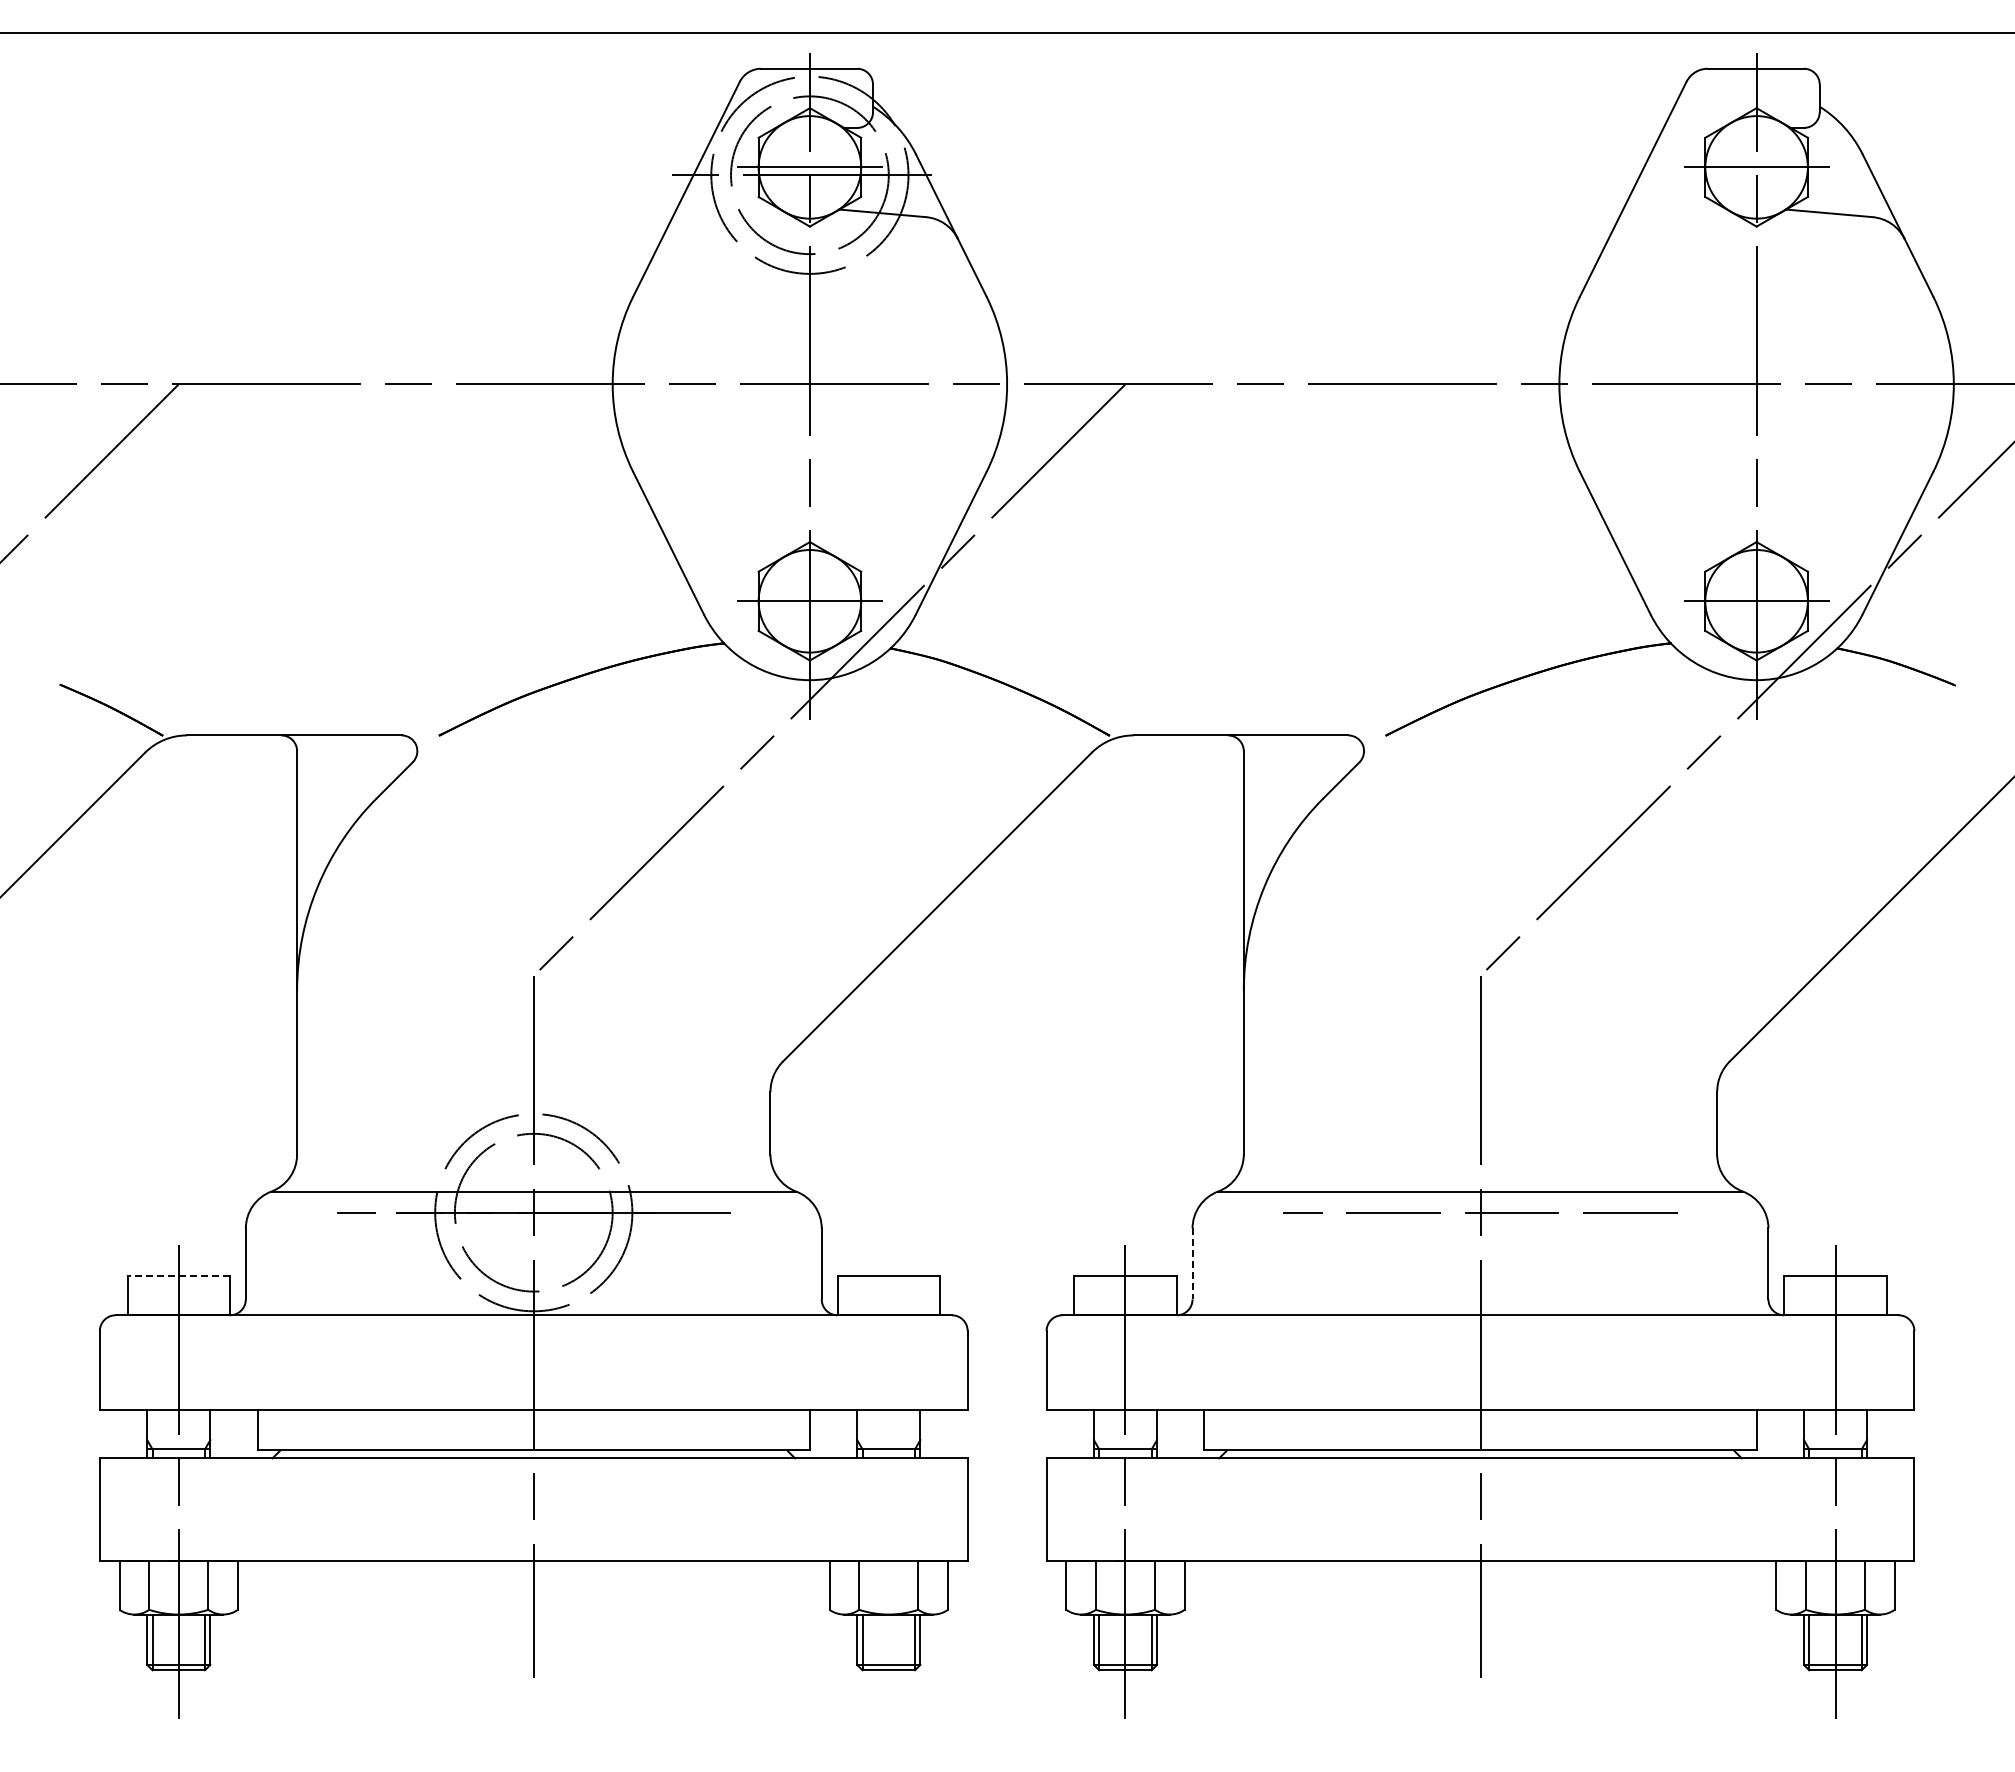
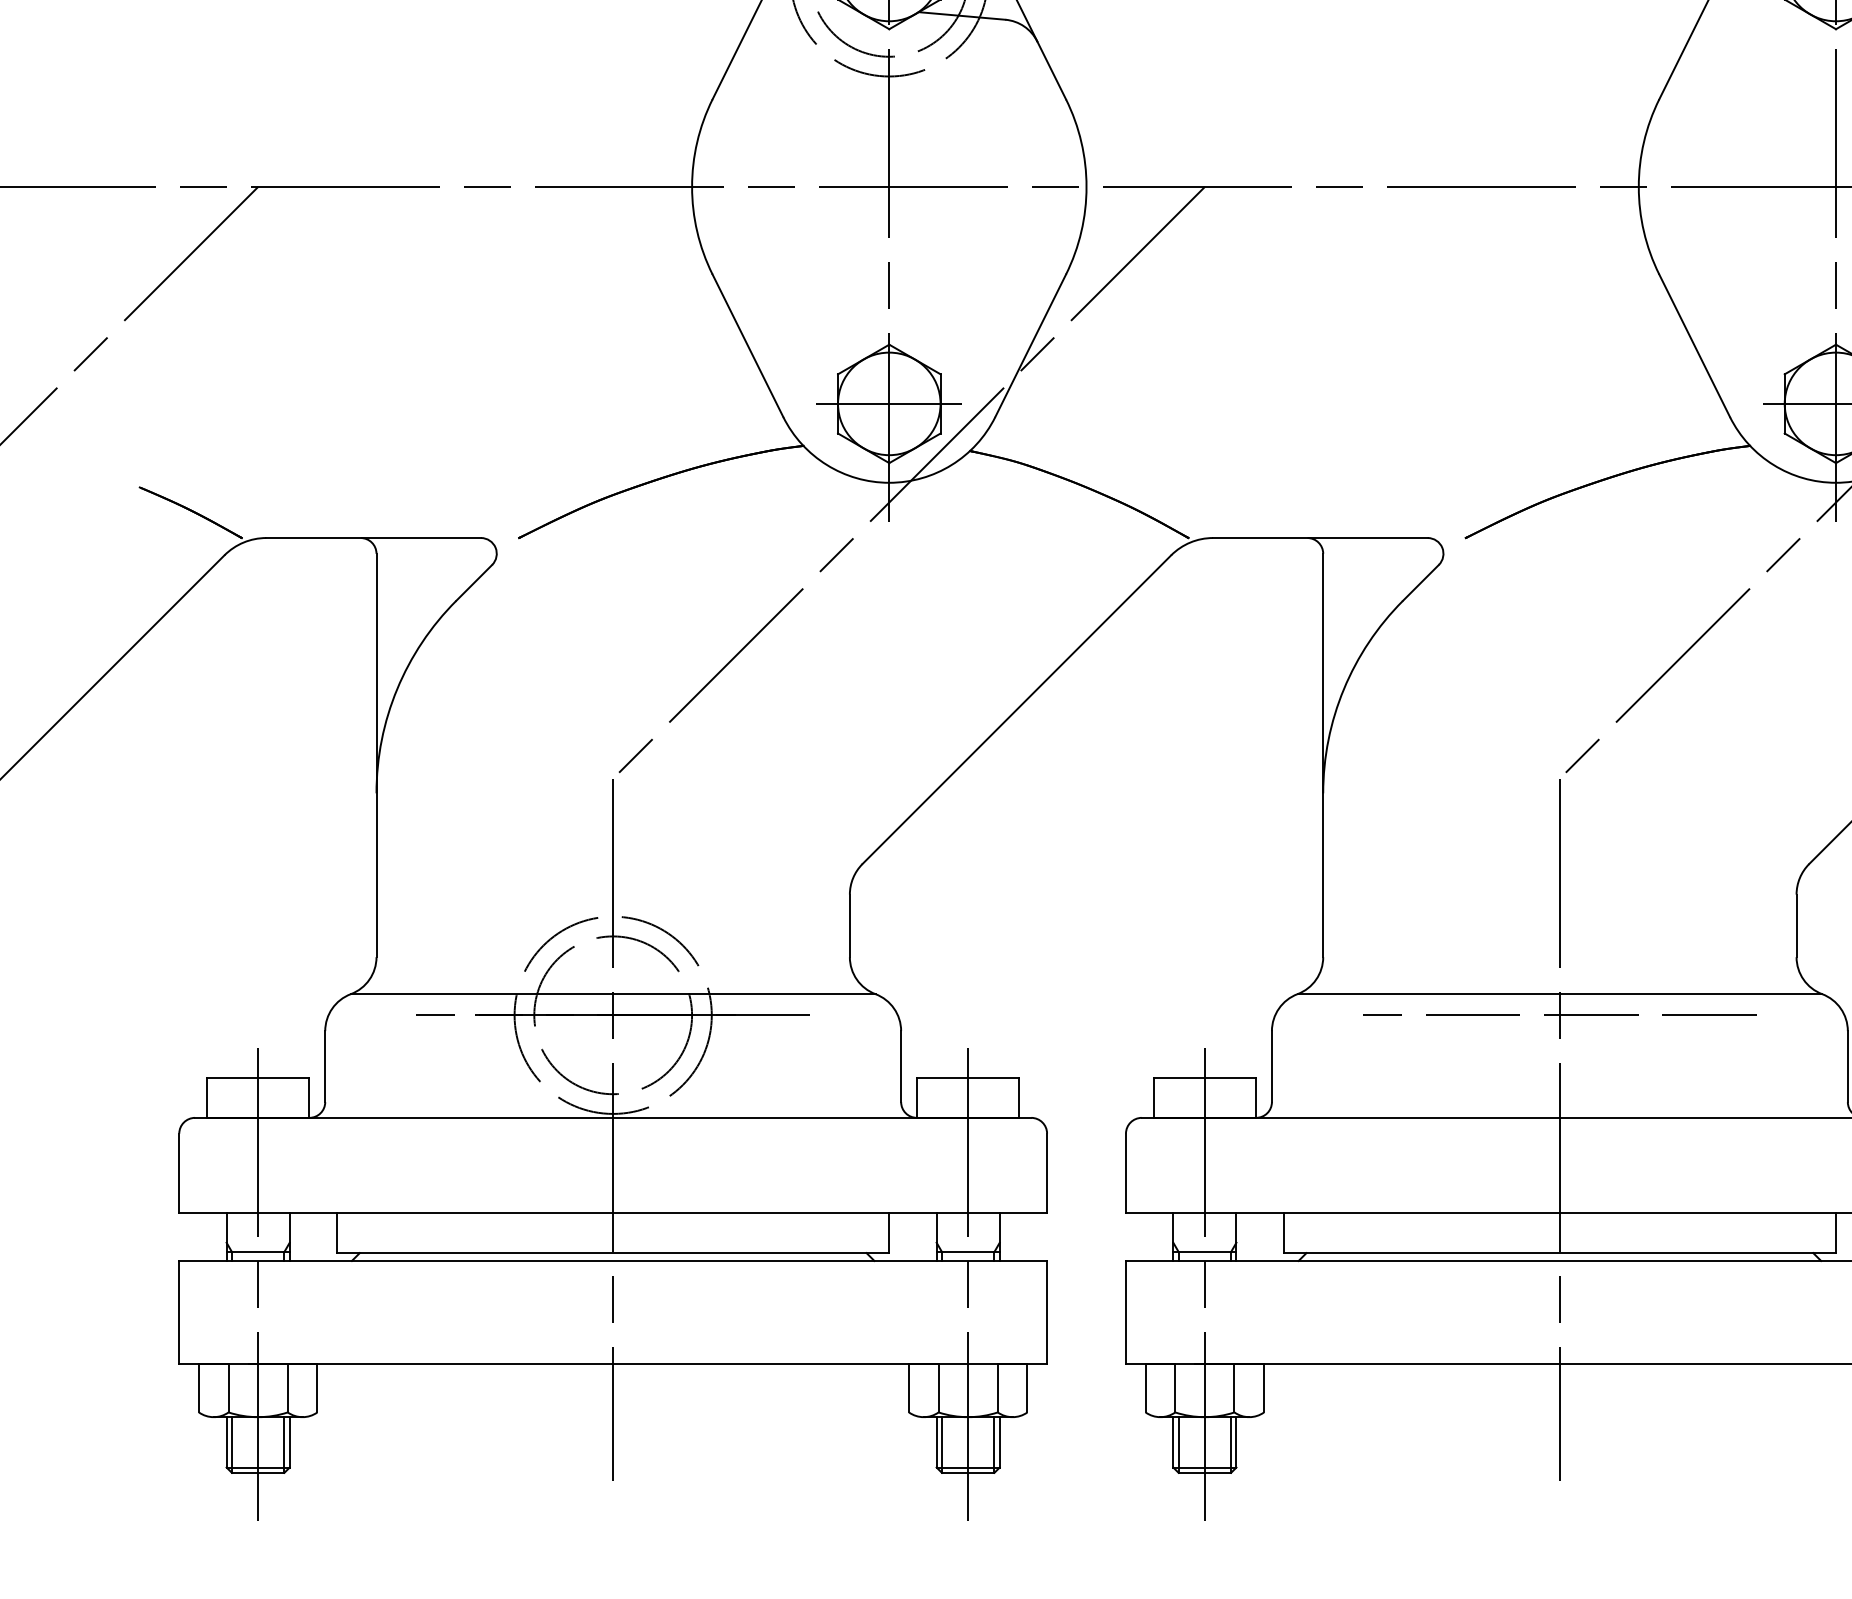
line: (1192, 1263) -> (1271, 1066), dashed -> solid
line: (178, 1275) -> (257, 1078), dashed -> solid
line: (888, 1479) -> (967, 1282), added

